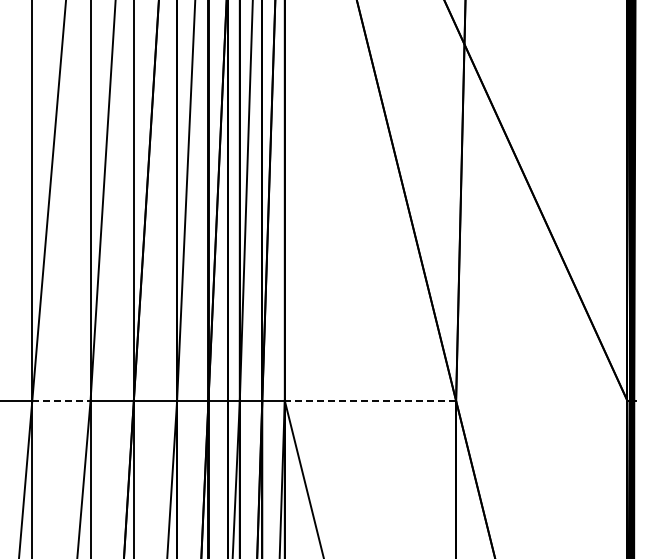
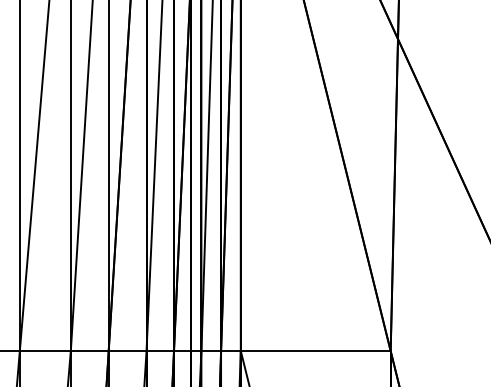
line: (61, 400) -> (45, 350), dashed -> solid
line: (370, 400) -> (315, 350), dashed -> solid

